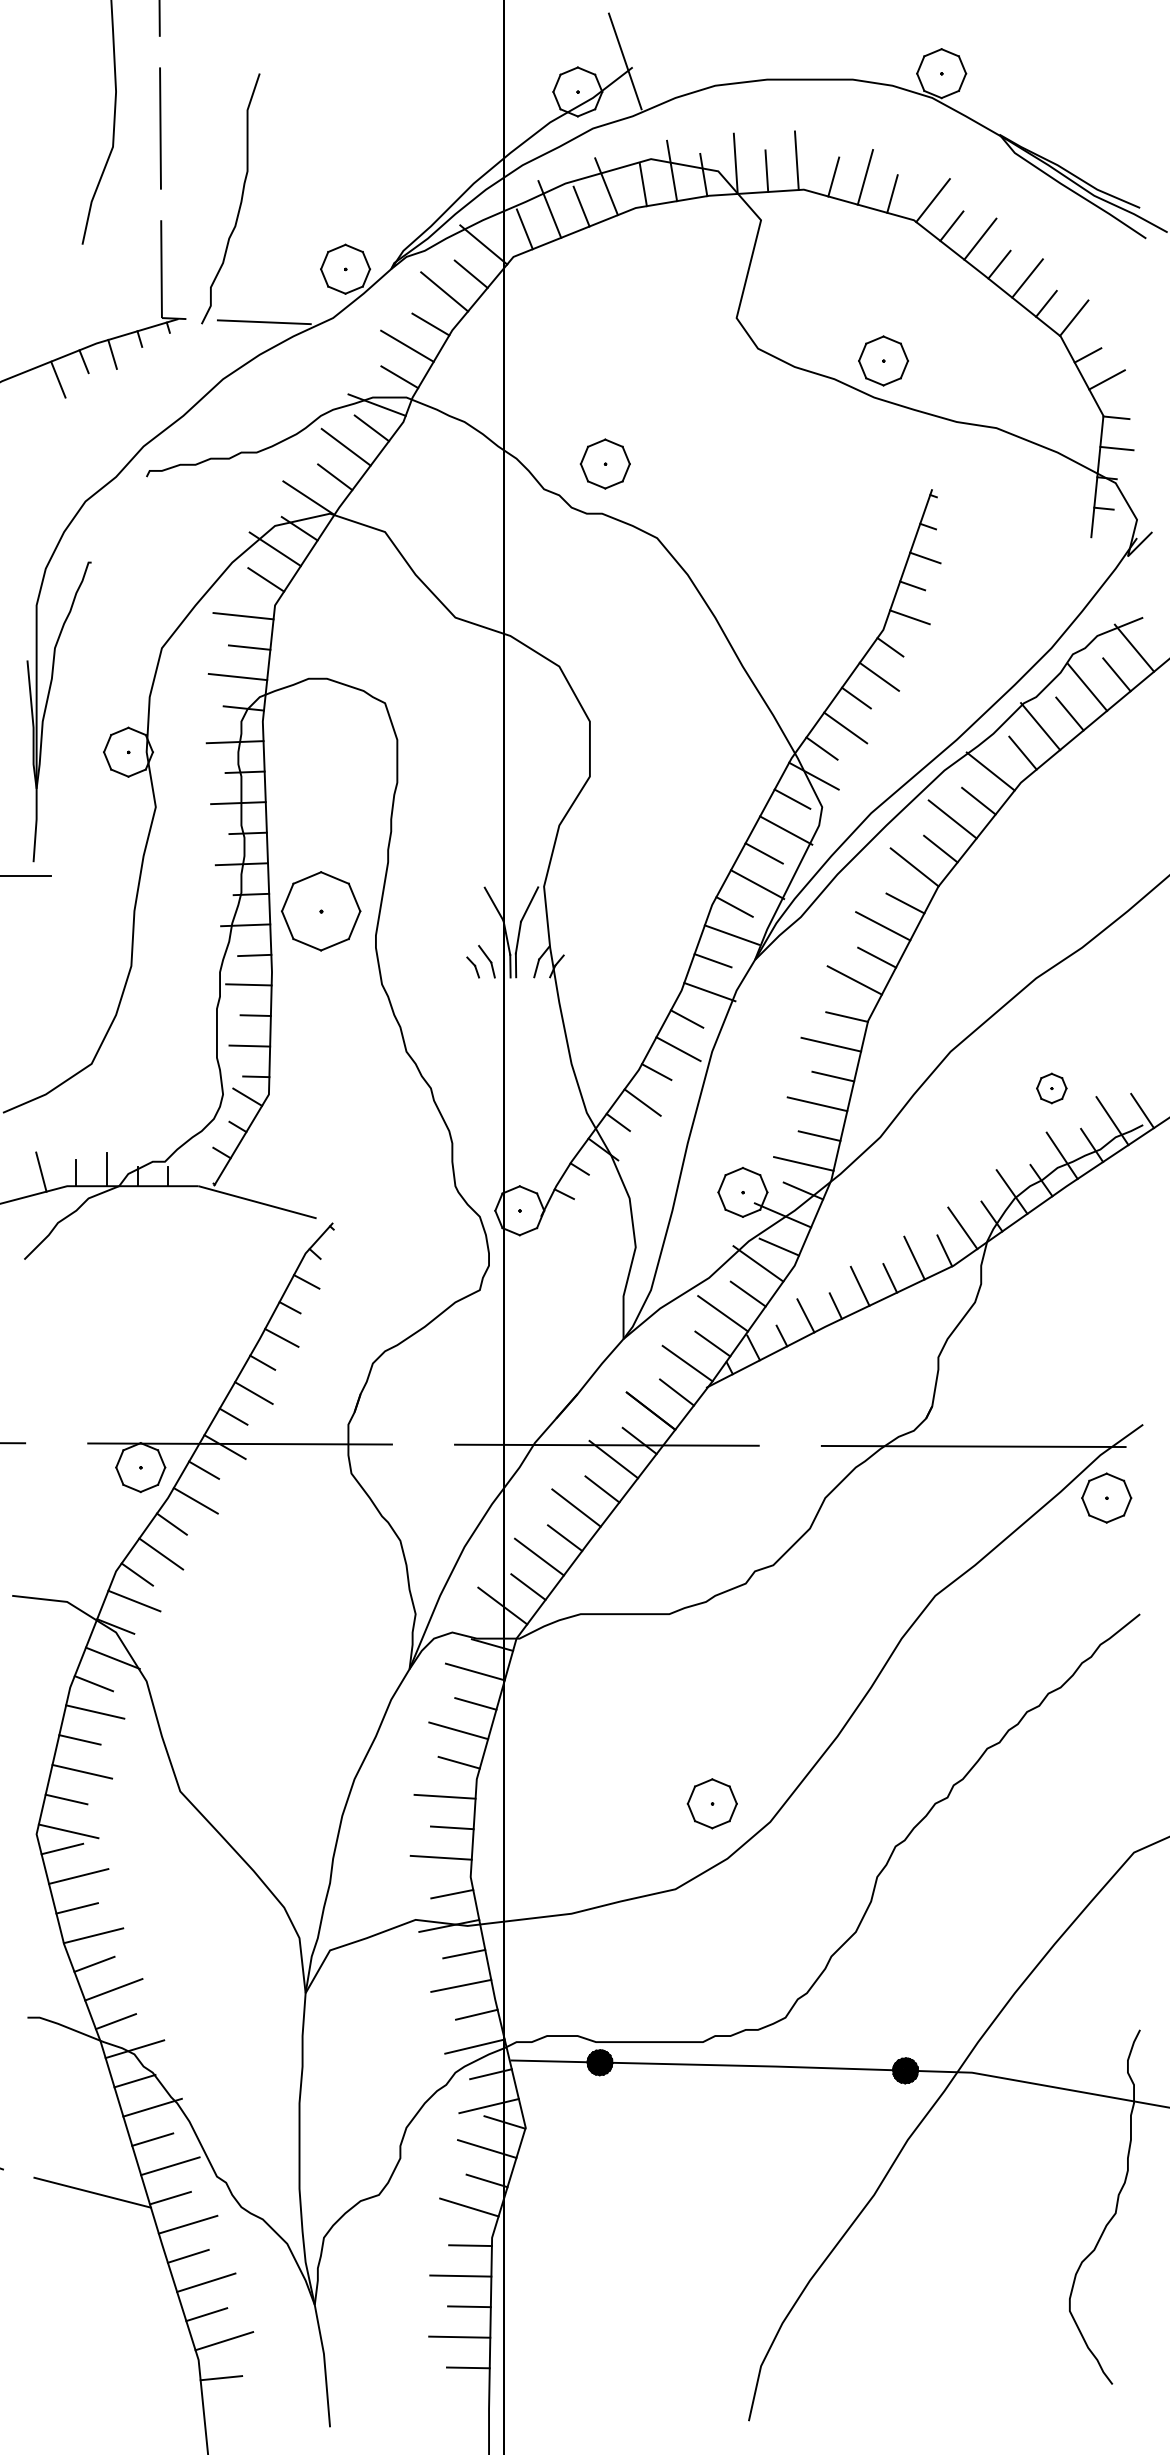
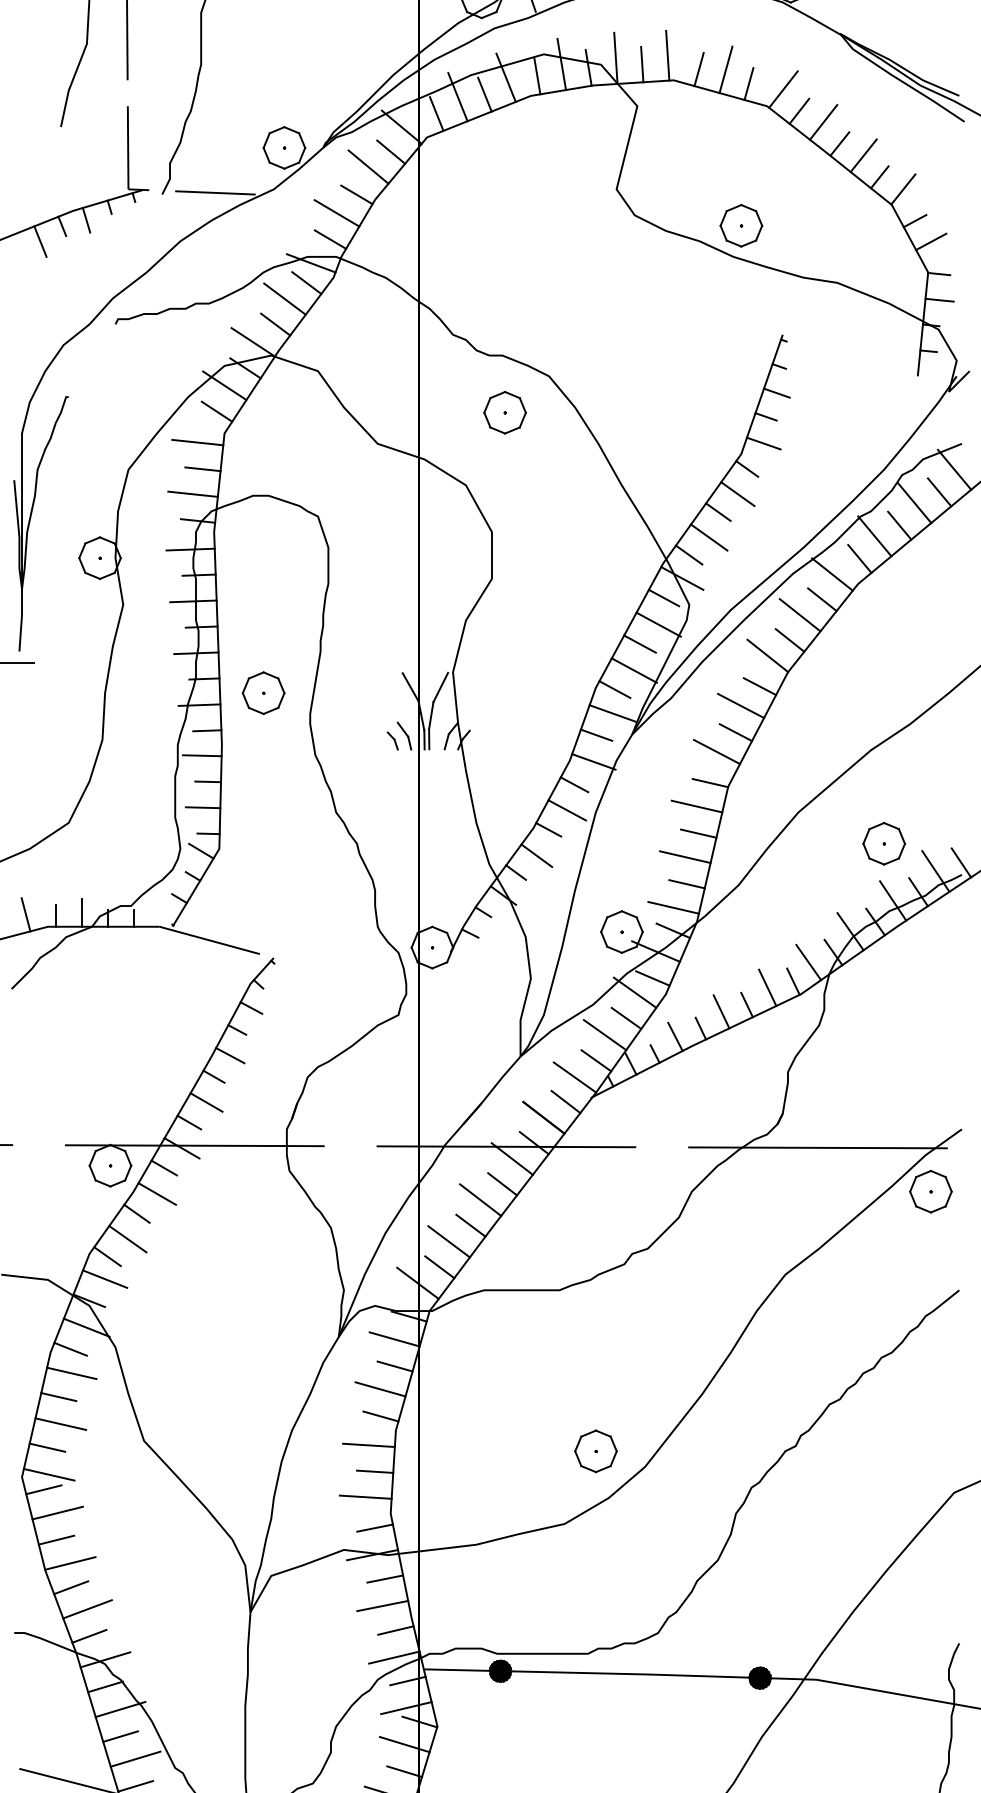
part: (604, 463) -> (504, 412), moved
part: (320, 910) -> (263, 692), size x0.62
part: (1051, 1088) -> (884, 843), size x1.67

